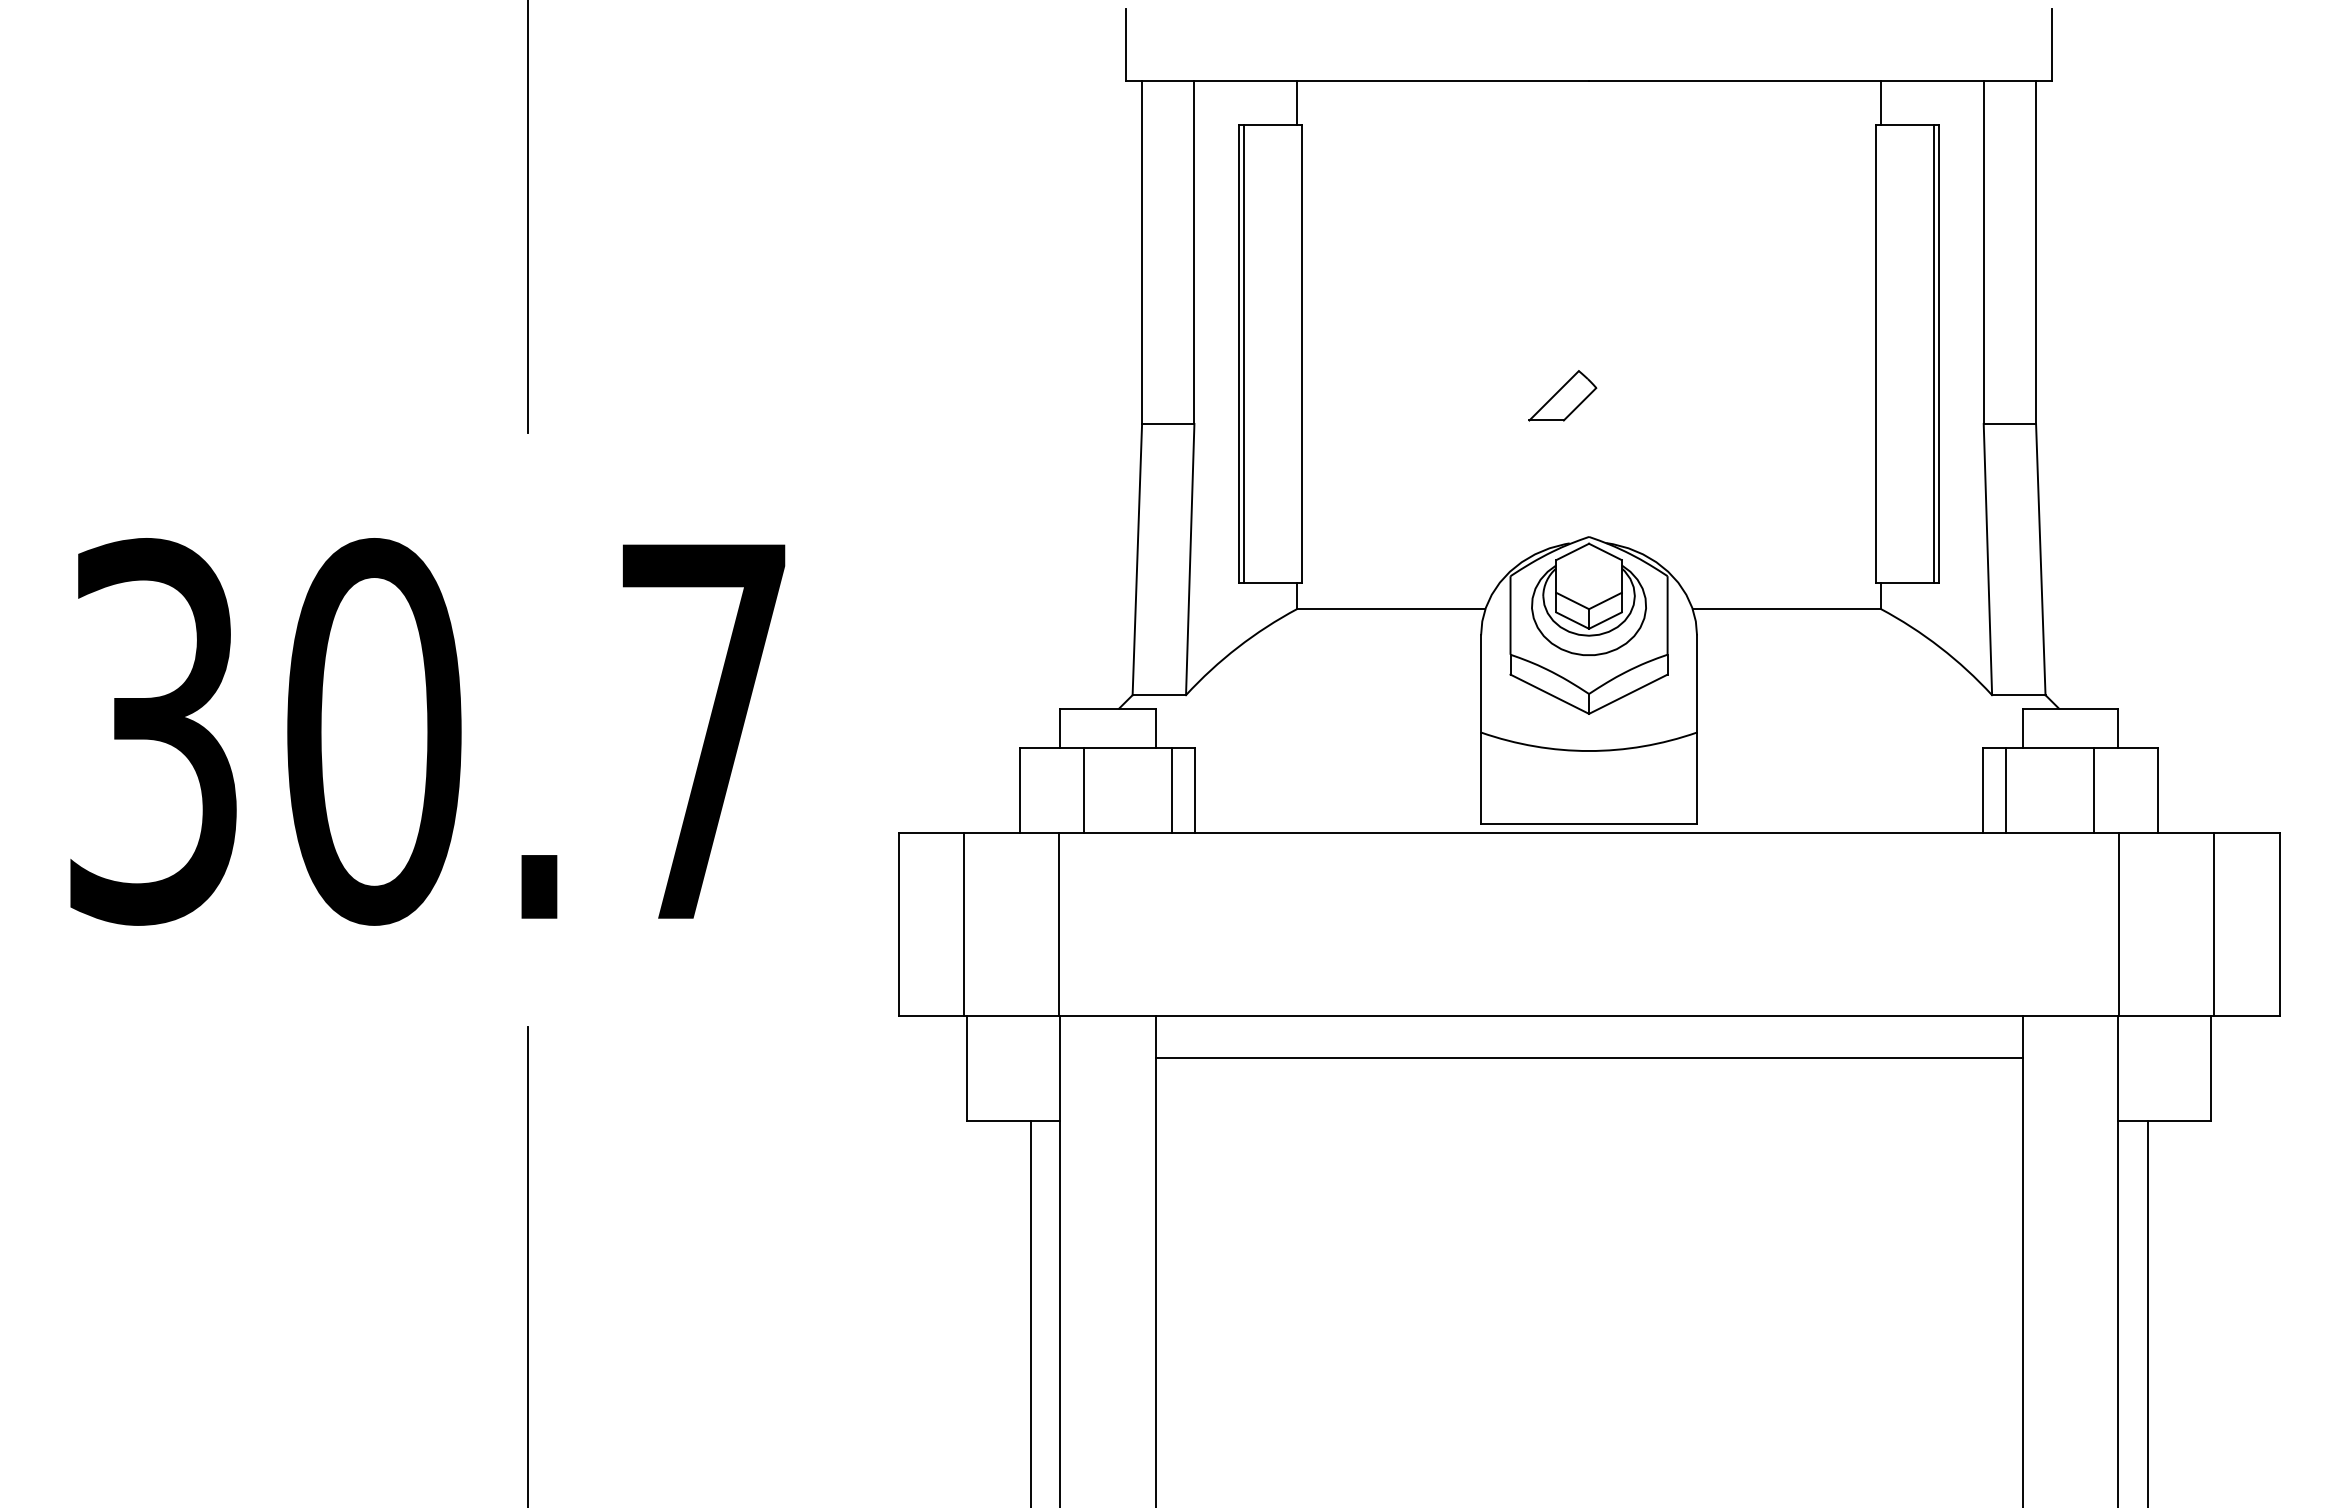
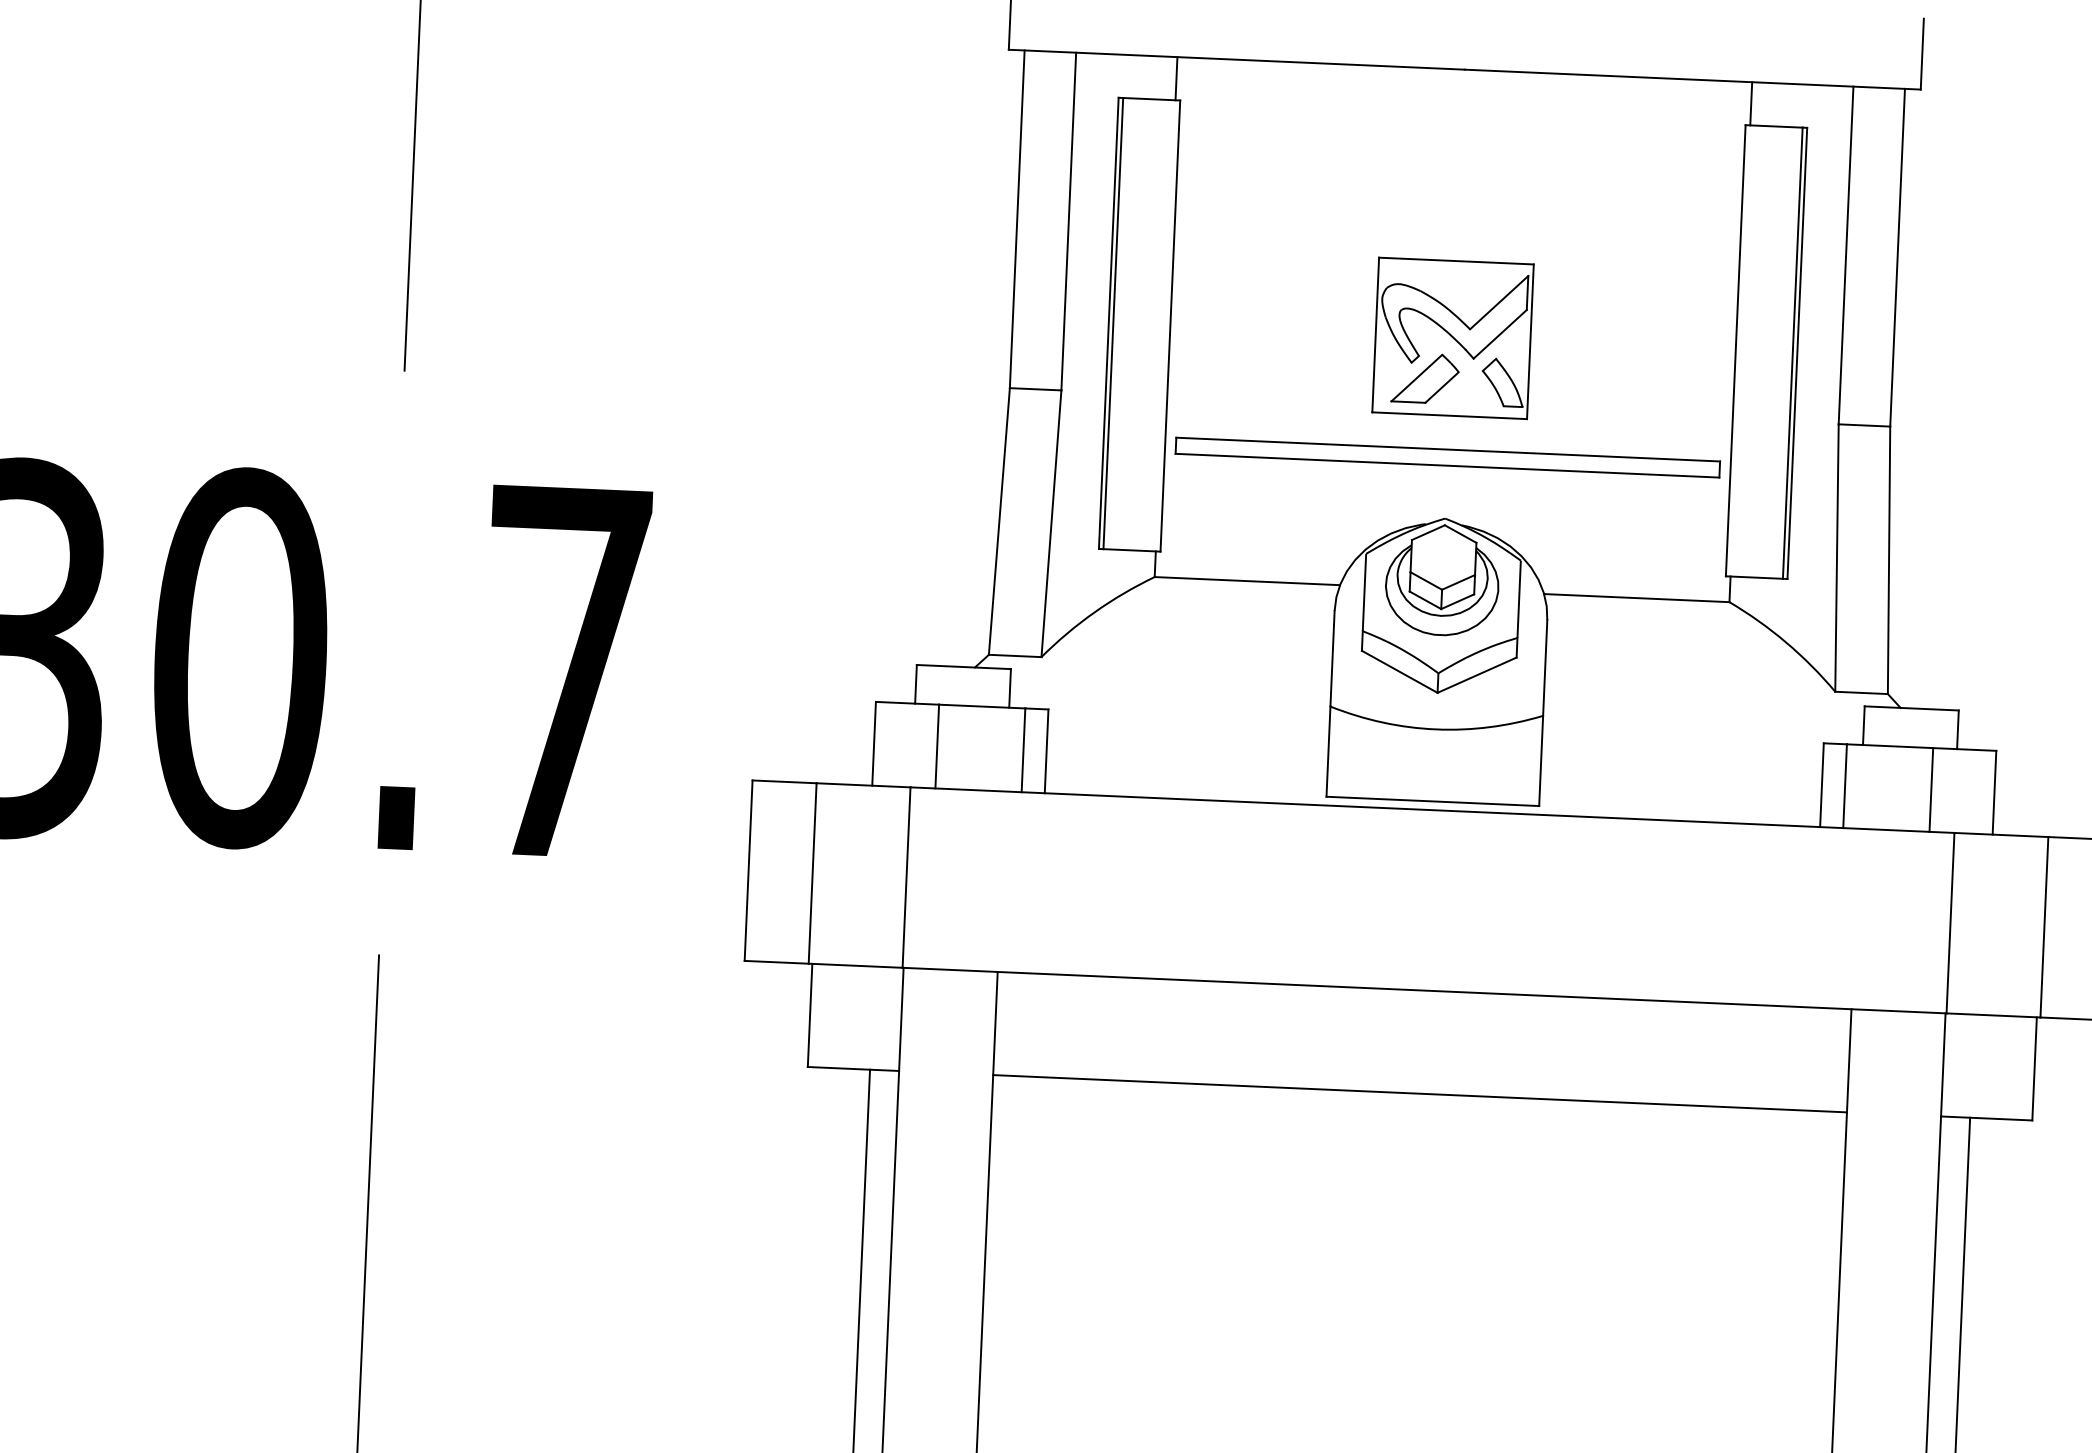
part: (1589, 353) -> (1453, 337), added
part: (1588, 474) -> (1447, 457), added
line: (1588, 1057) -> (1419, 1093), moved

